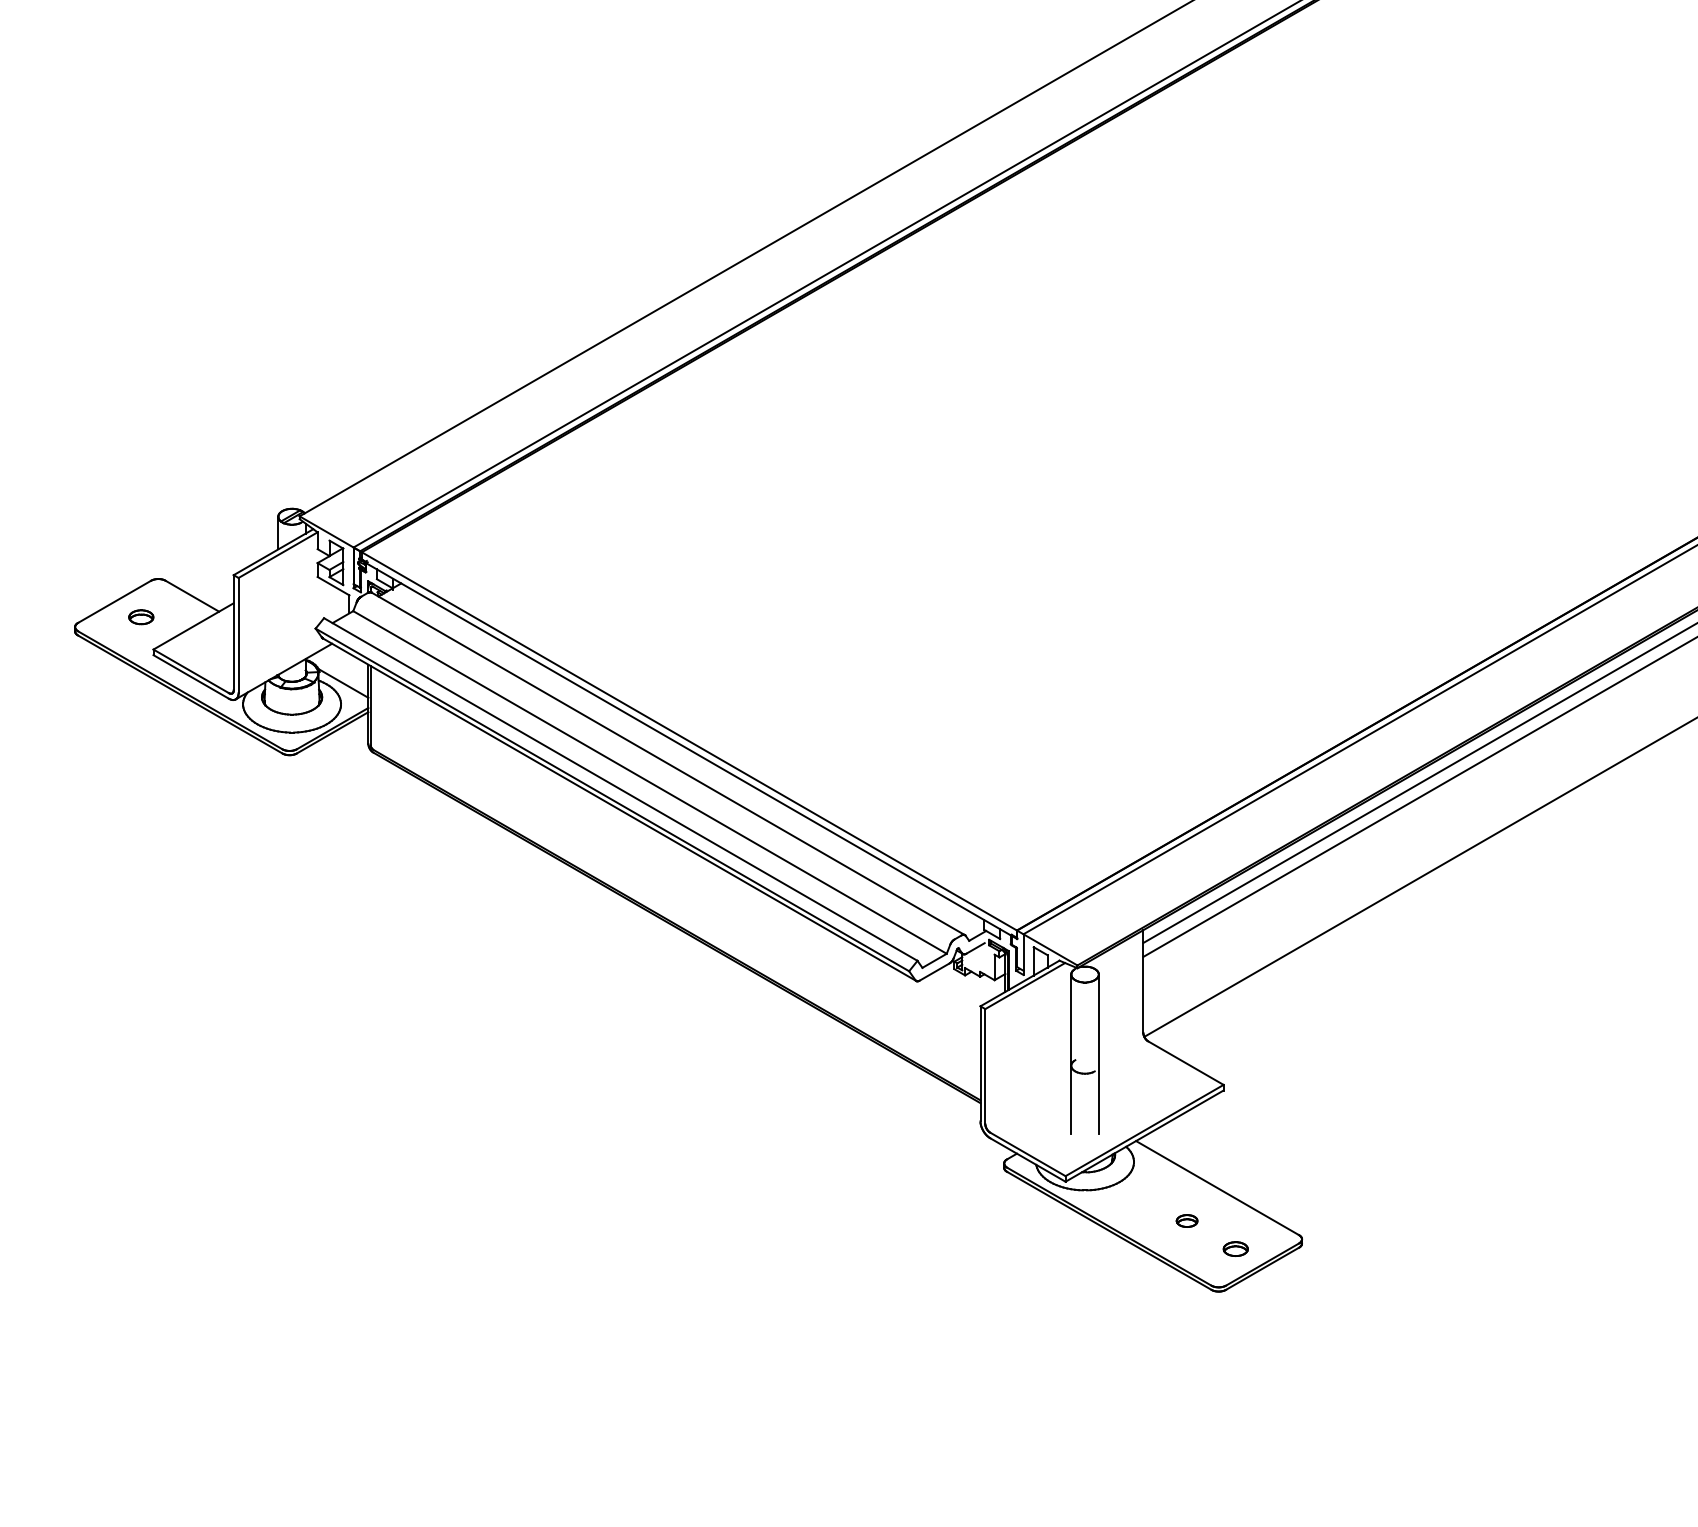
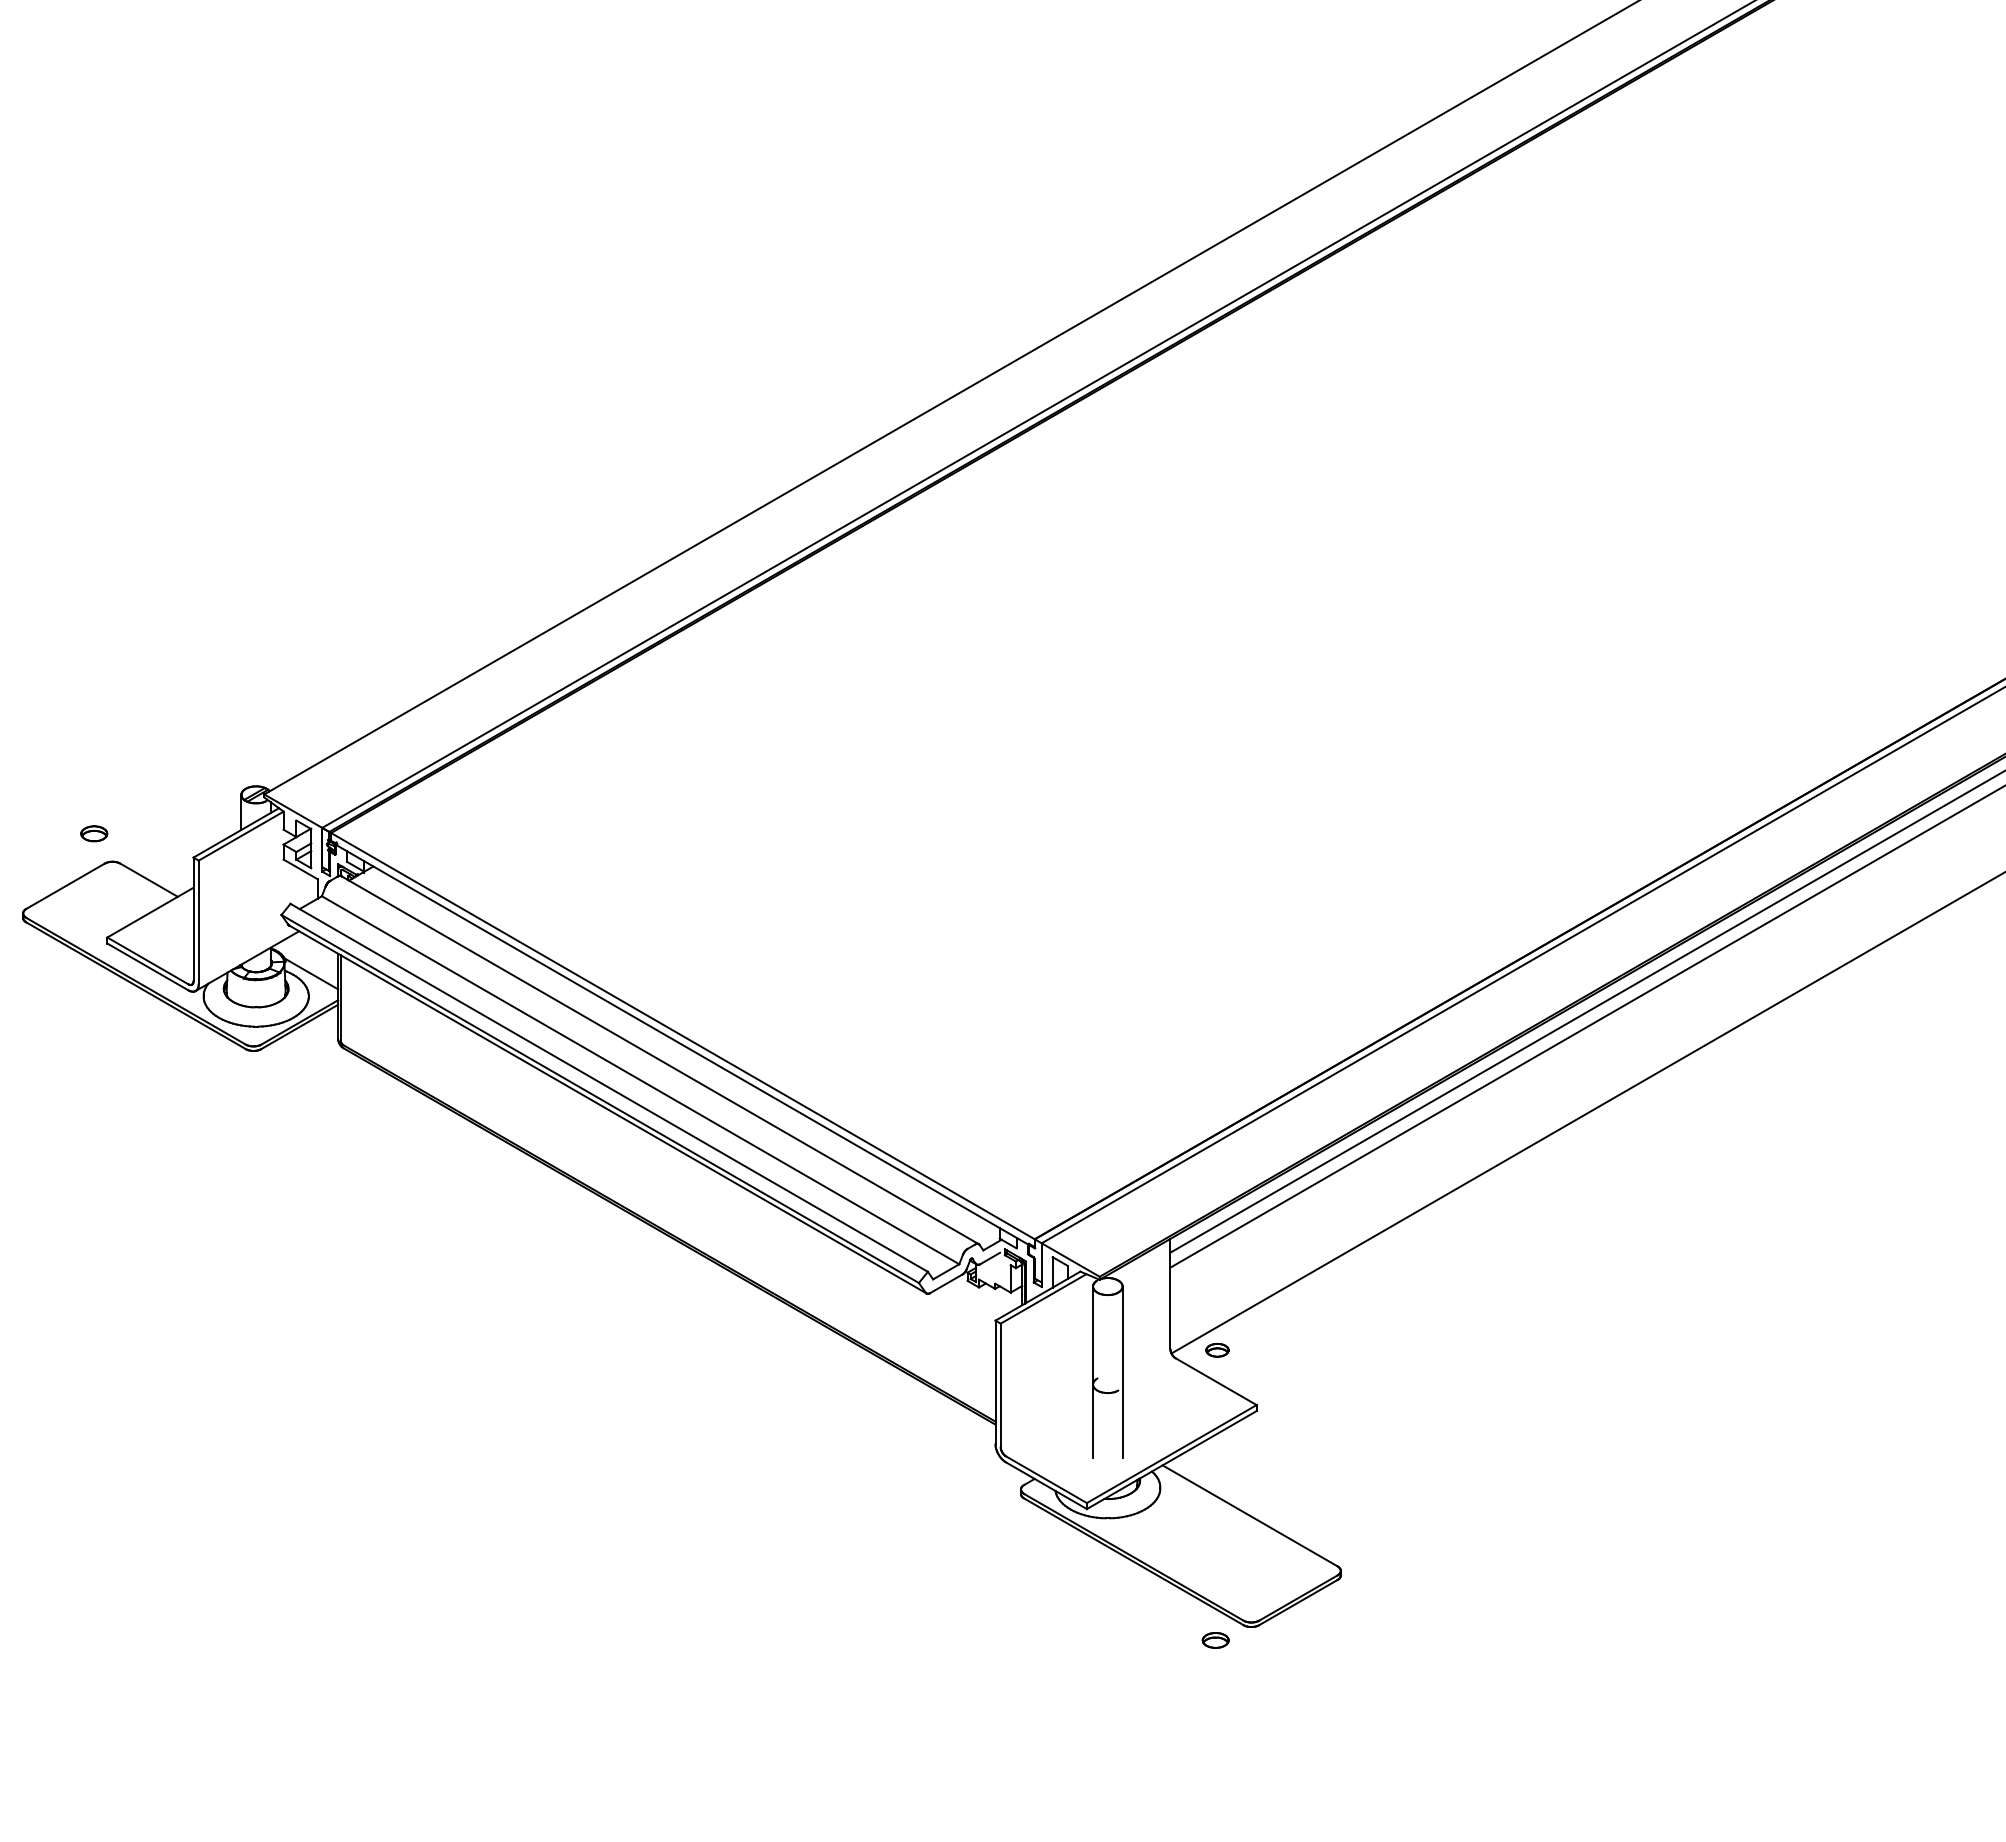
part: (141, 616) -> (94, 833), moved
part: (1187, 1221) -> (1217, 1350), moved
part: (1235, 1249) -> (1215, 1640), moved

